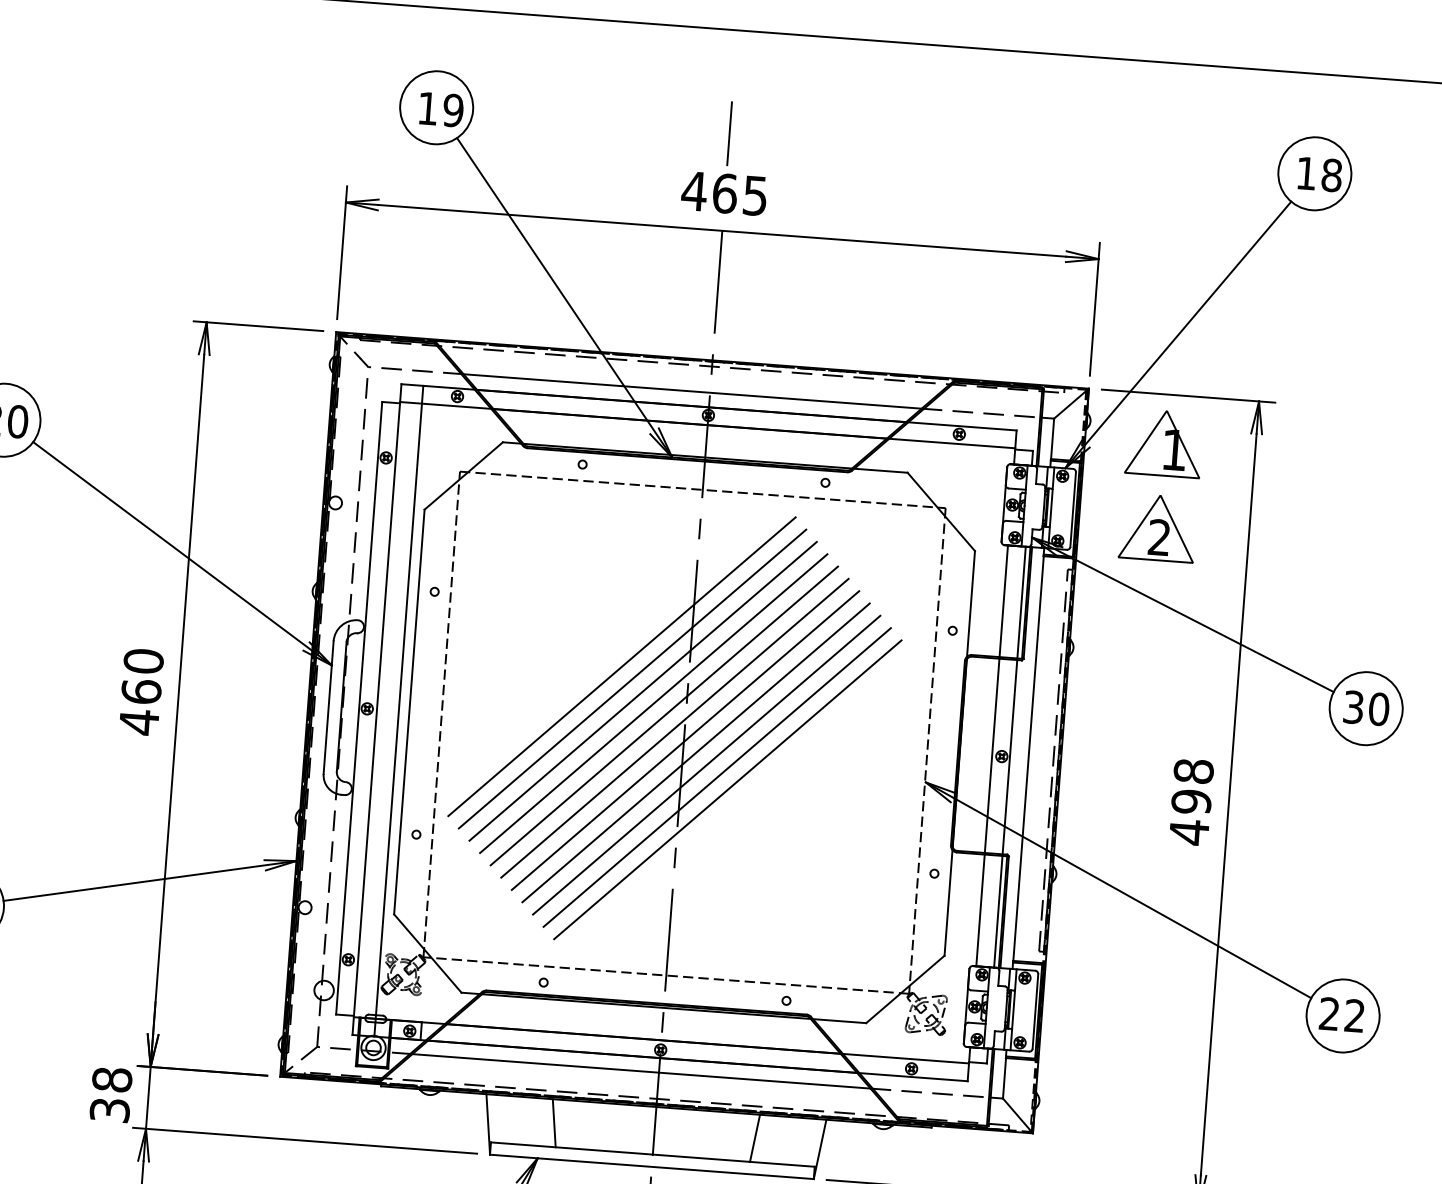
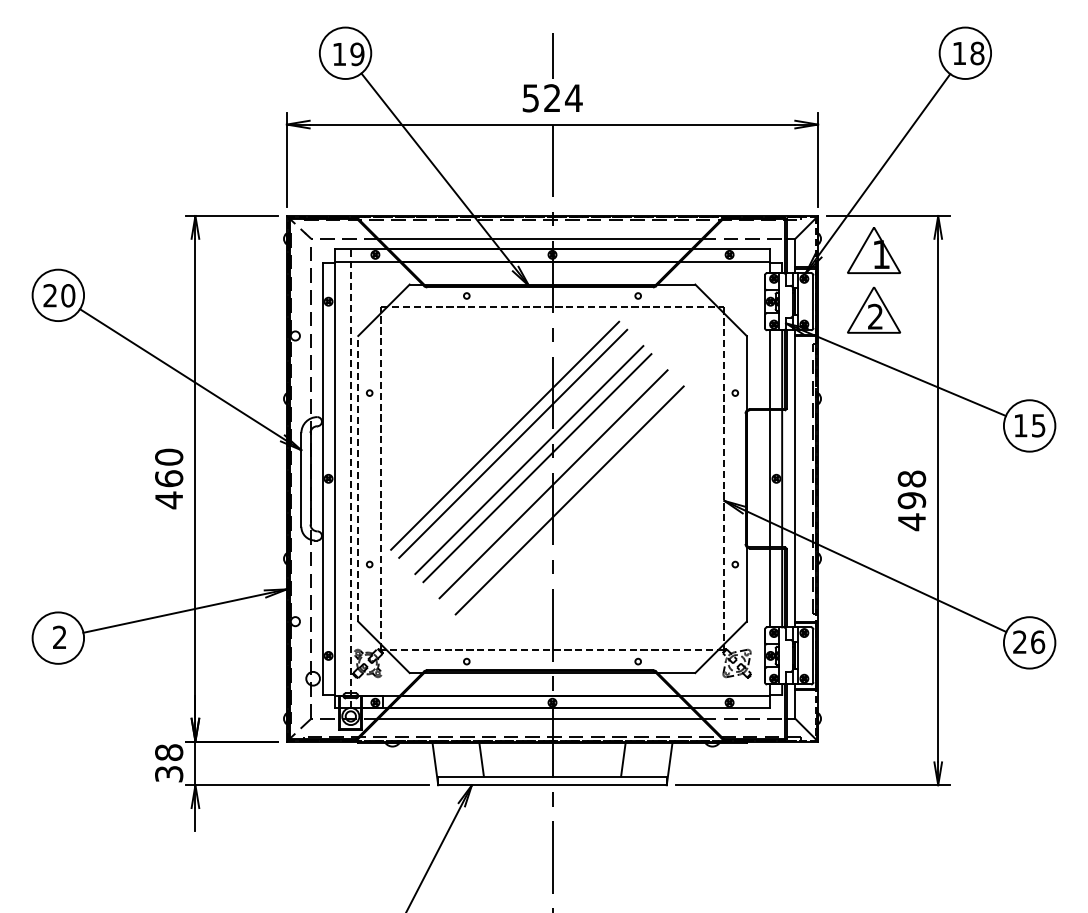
text: (723, 193) -> (551, 98), 465 -> 524
line: (643, 690) -> (521, 451), removed
text: (1366, 707) -> (1029, 425), 30 -> 15
line: (398, 710) -> (350, 478), solid -> dashed
line: (409, 711) -> (358, 478), solid -> dashed
line: (674, 728) -> (545, 476), removed
line: (695, 753) -> (561, 492), removed
line: (716, 777) -> (577, 508), removed
line: (727, 789) -> (585, 516), removed
text: (1355, 1014) -> (1038, 641), 22 -> 26

